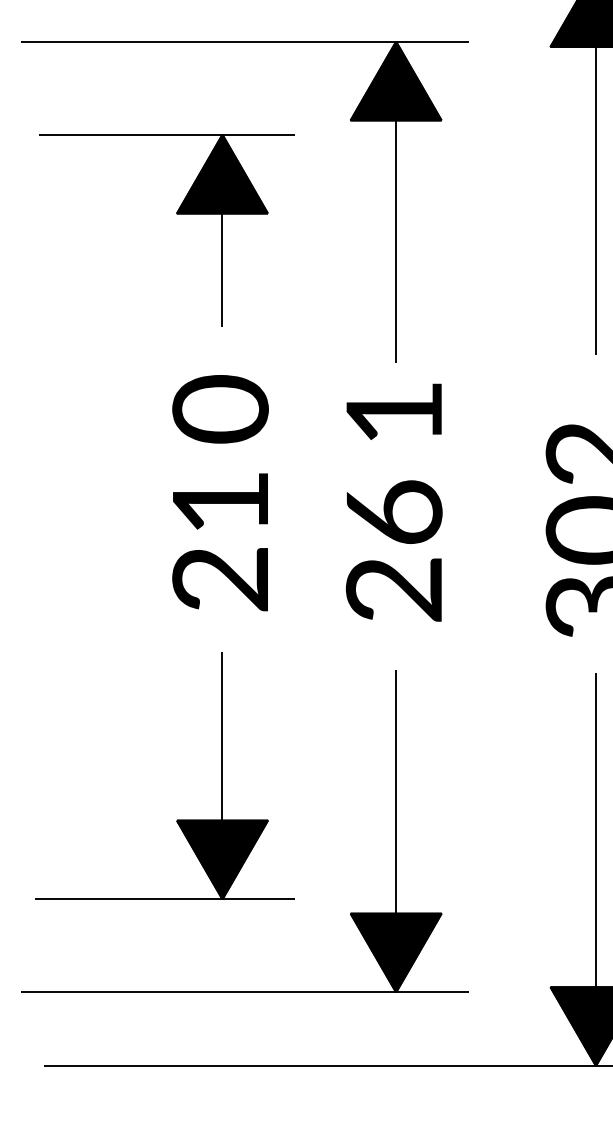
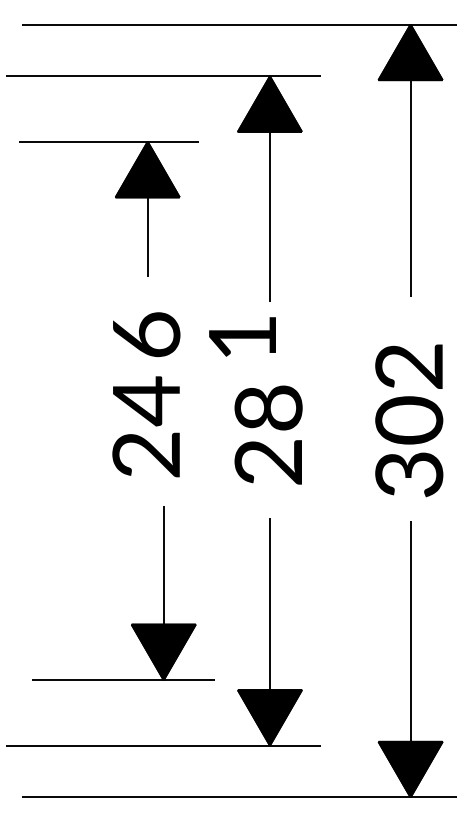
text: (220, 409) -> (146, 335), 0 -> 6
text: (394, 411) -> (242, 336), moved
text: (220, 503) -> (146, 401), 21 -> 24
text: (394, 512) -> (268, 407), 26 -> 28
part: (176, 819) -> (131, 623), moved

